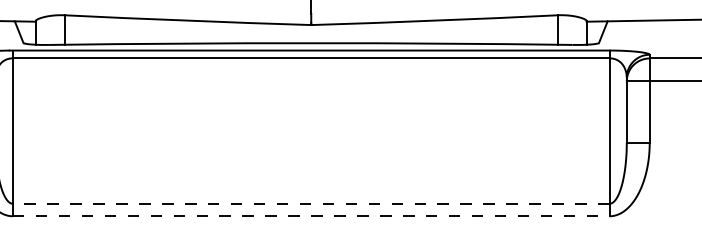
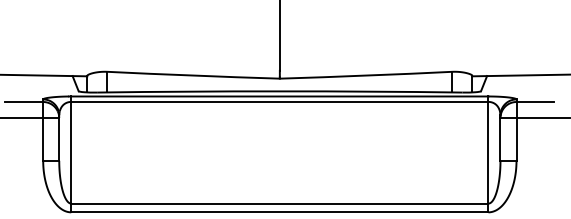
line: (310, 203) -> (279, 203), dashed -> solid
line: (310, 216) -> (279, 212), dashed -> solid

